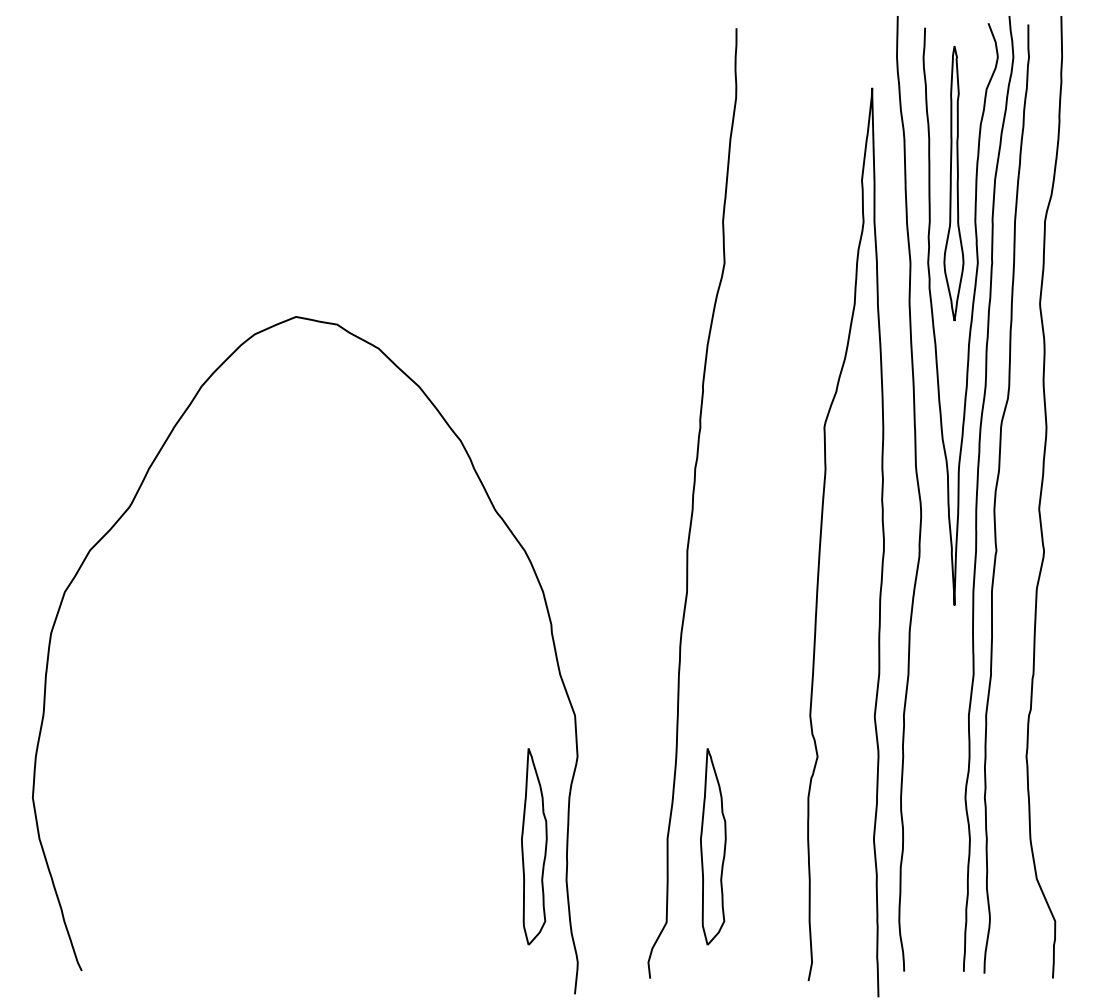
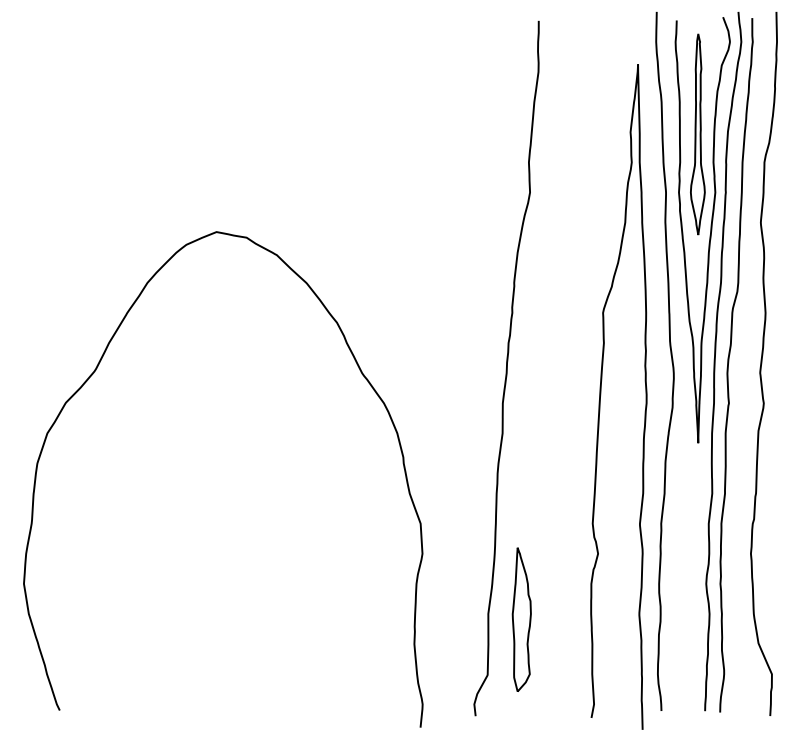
part: (534, 846) -> (390, 619), removed

